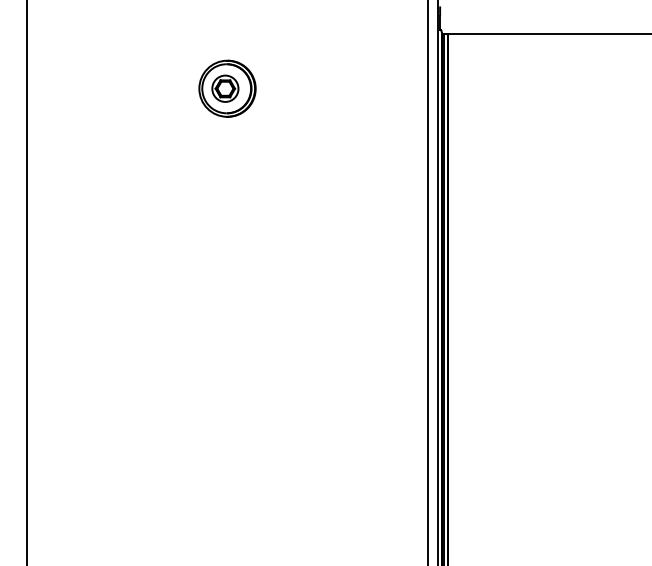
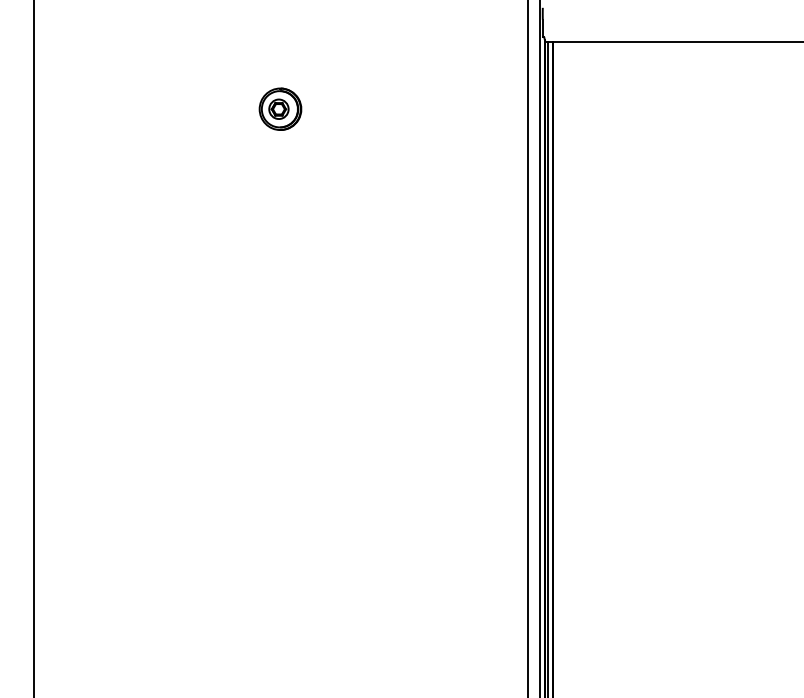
part: (227, 88) -> (280, 109), size x0.6

